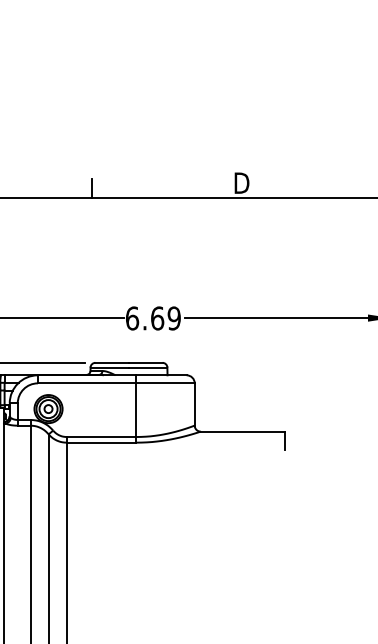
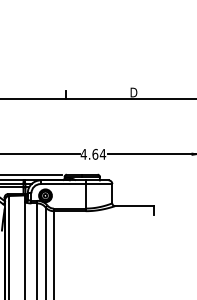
text: (153, 316) -> (93, 153), 6.69 -> 4.64

